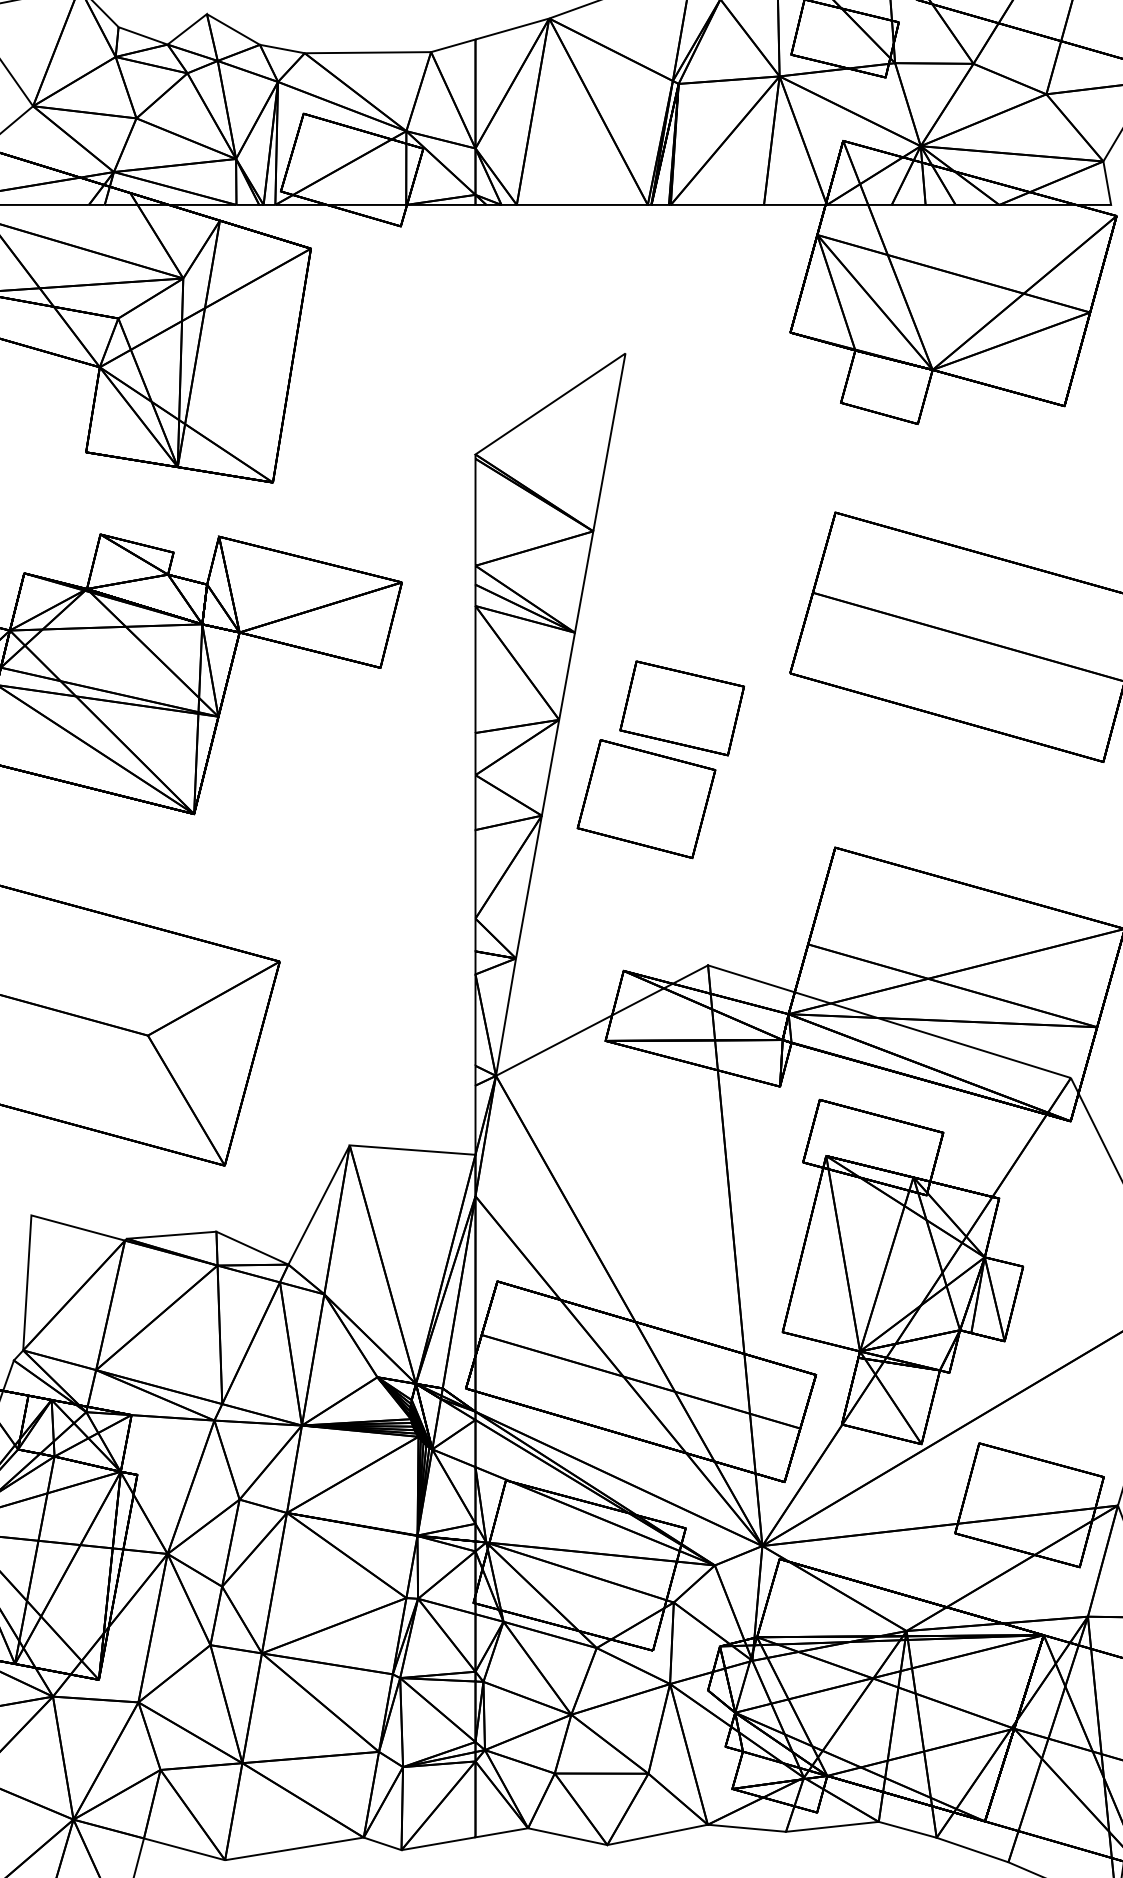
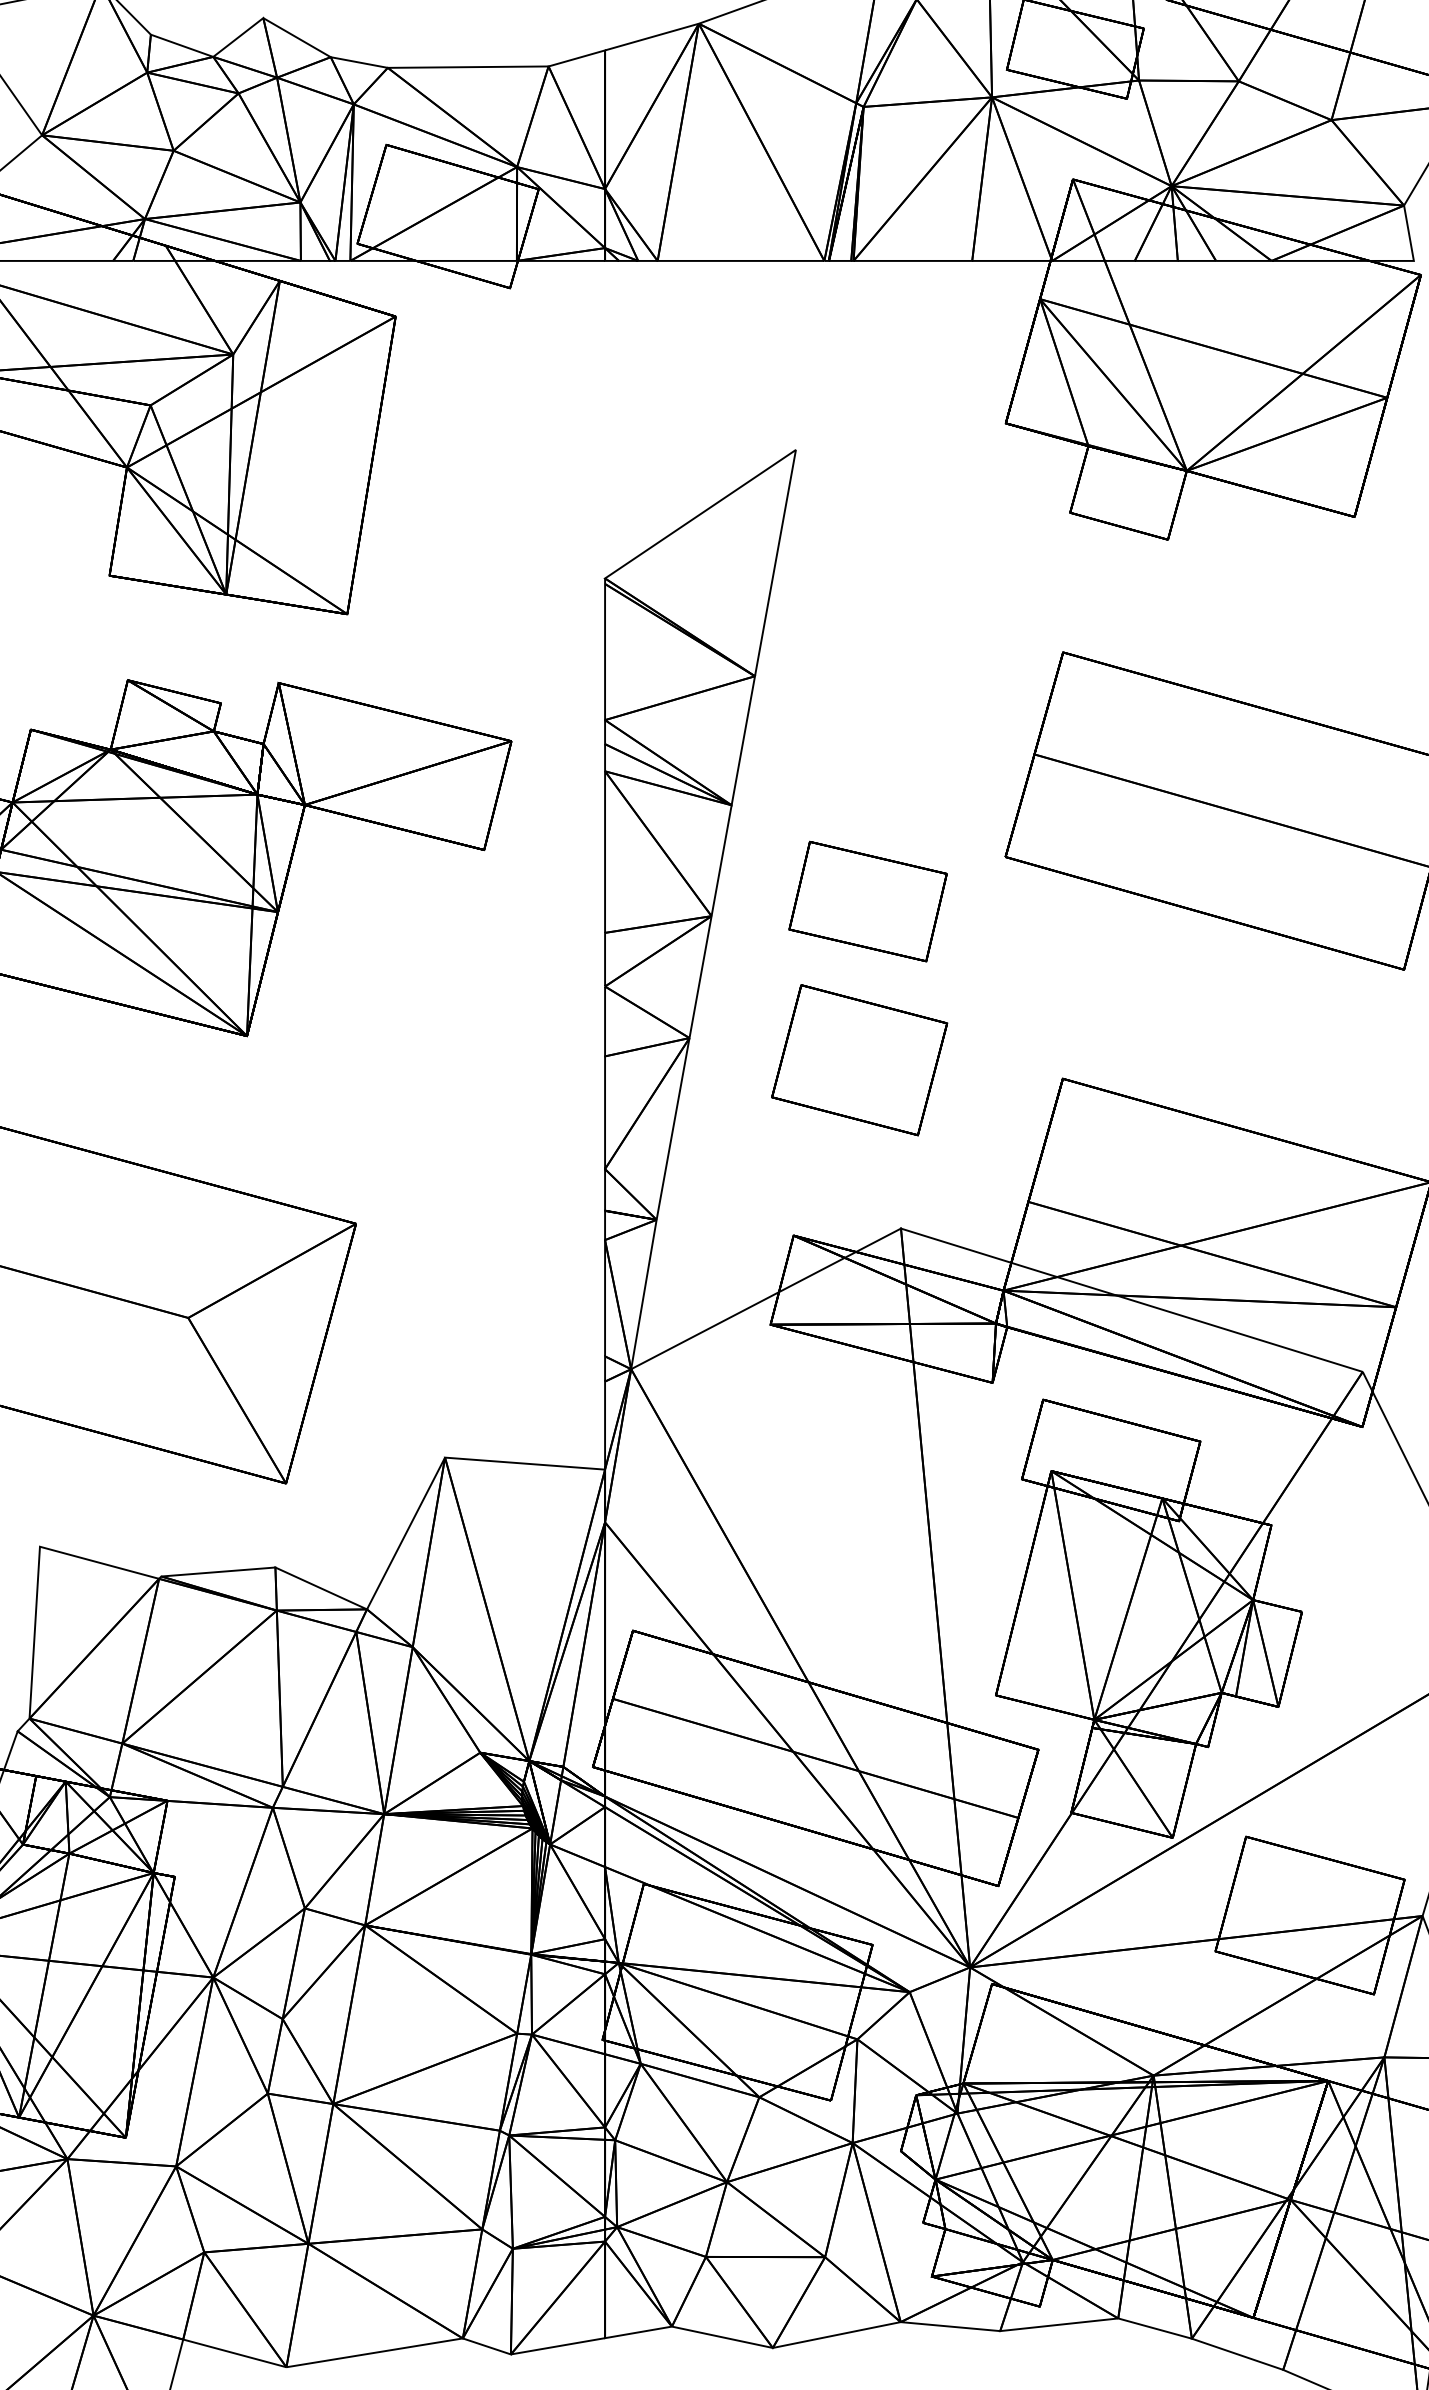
part: (646, 799) -> (859, 1060), moved

